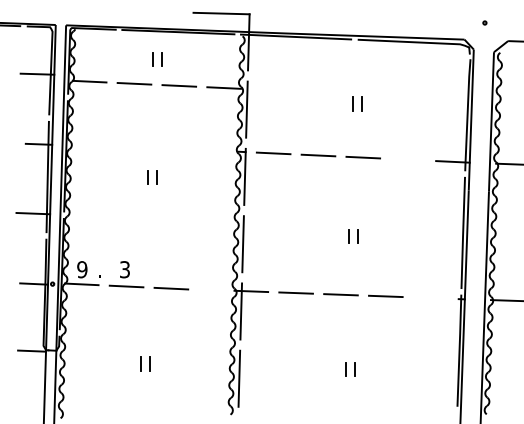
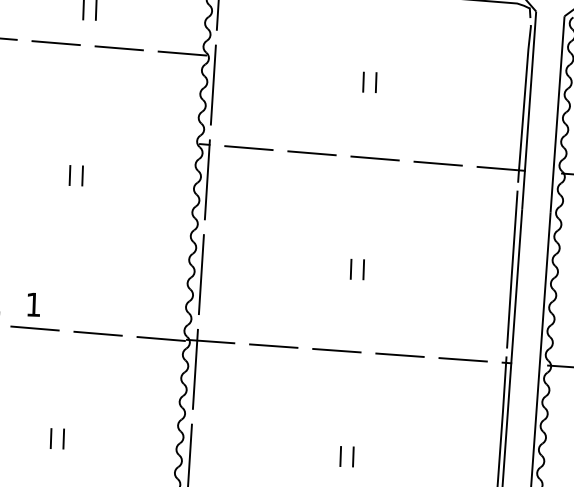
line: (407, 159) -> (437, 163), added
text: (124, 269) -> (32, 304), 3 -> 1
line: (216, 290) -> (161, 338), added
line: (430, 297) -> (462, 358), added

